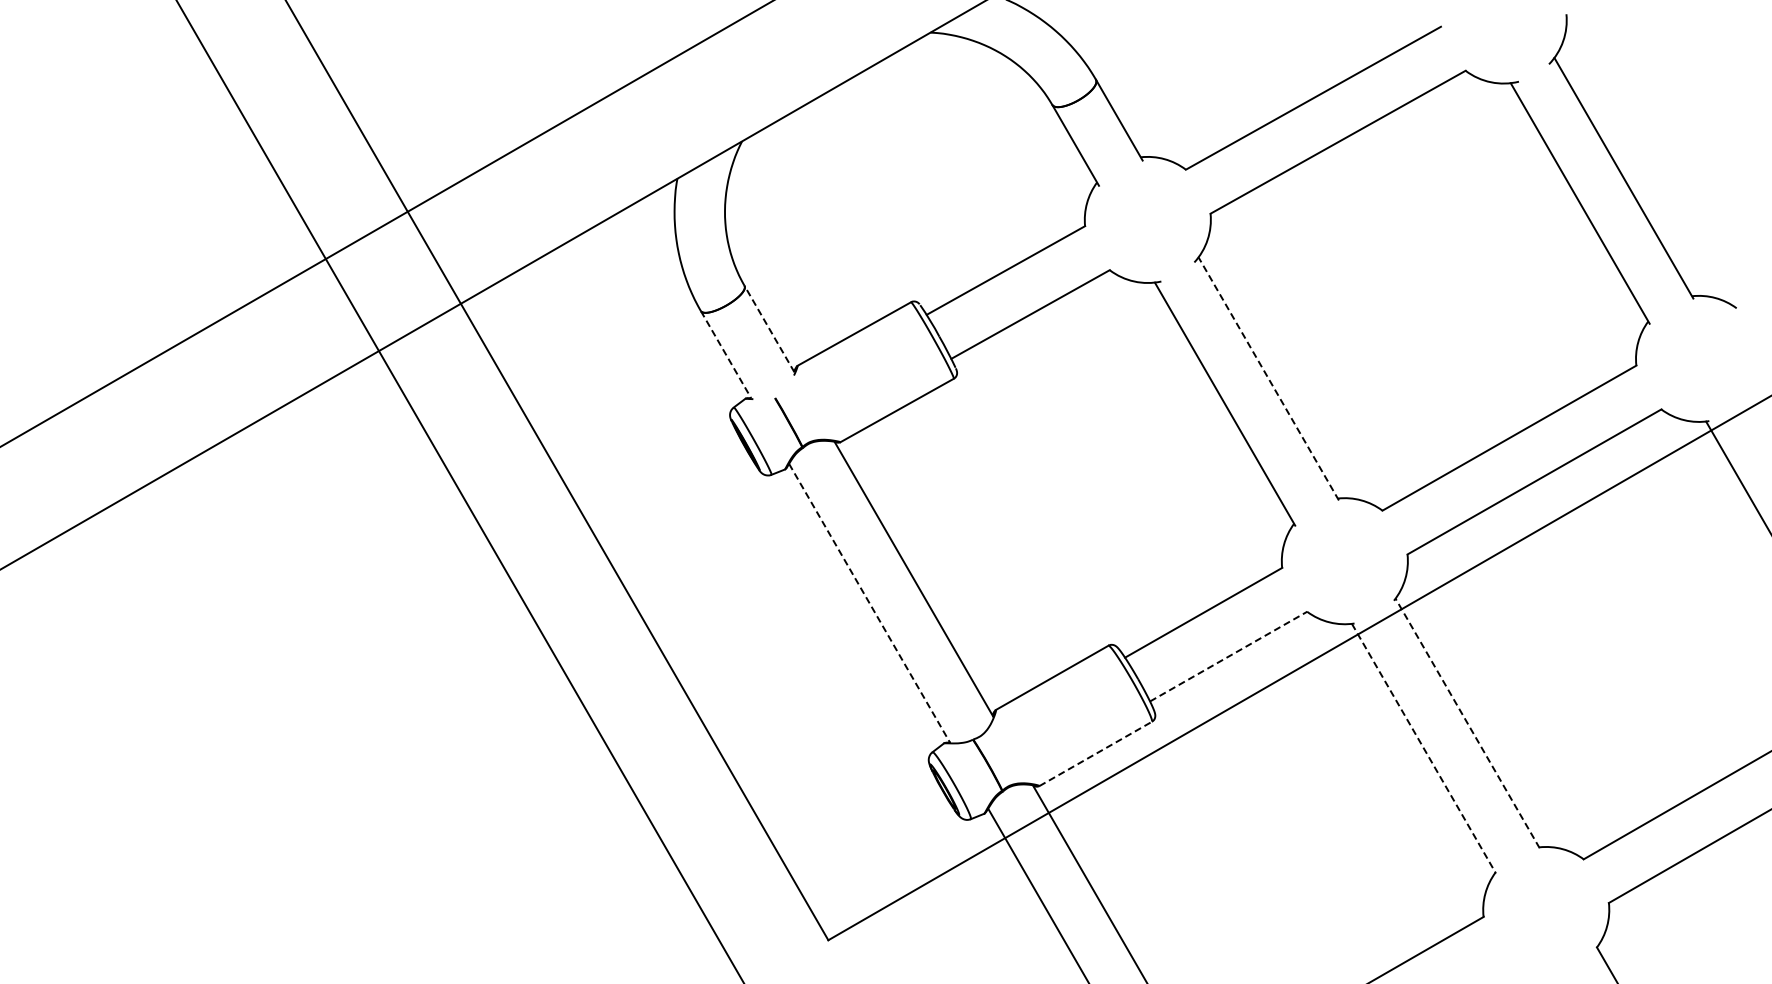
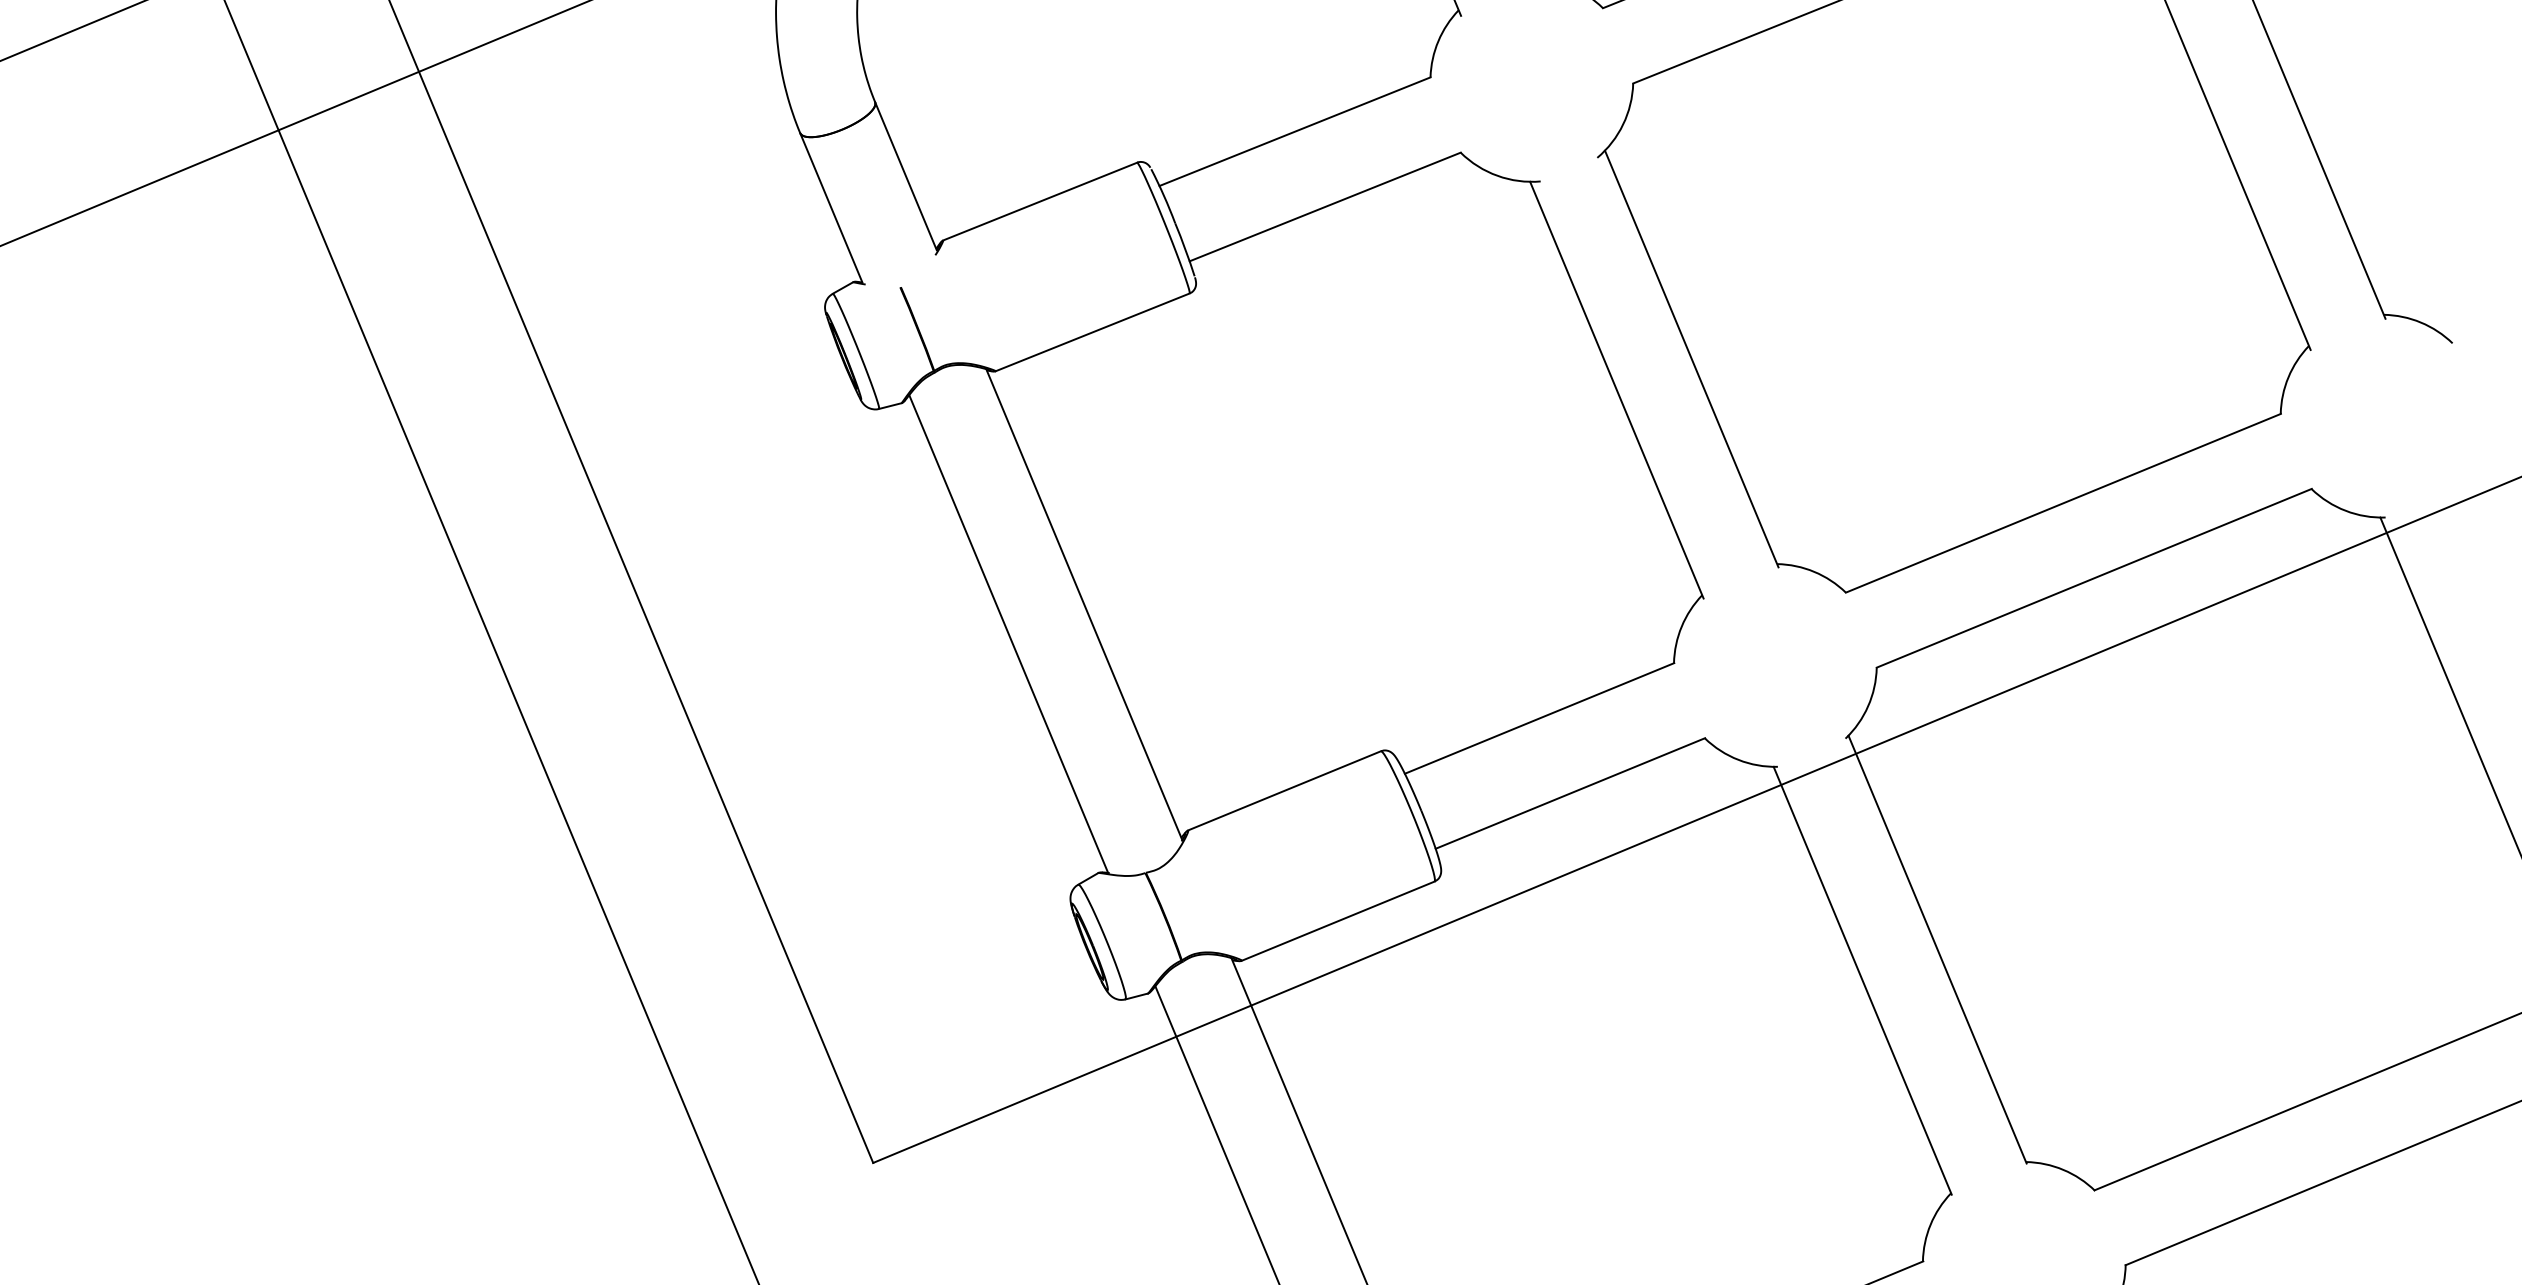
line: (769, 329) -> (905, 176), dashed -> solid
line: (726, 355) -> (831, 209), dashed -> solid
line: (1268, 378) -> (1691, 358), dashed -> solid
line: (869, 603) -> (1008, 634), dashed -> solid
line: (1228, 656) -> (1570, 793), dashed -> solid
line: (1467, 723) -> (1937, 949), dashed -> solid
line: (1424, 749) -> (1863, 982), dashed -> solid
line: (1095, 753) -> (1337, 920), dashed -> solid

